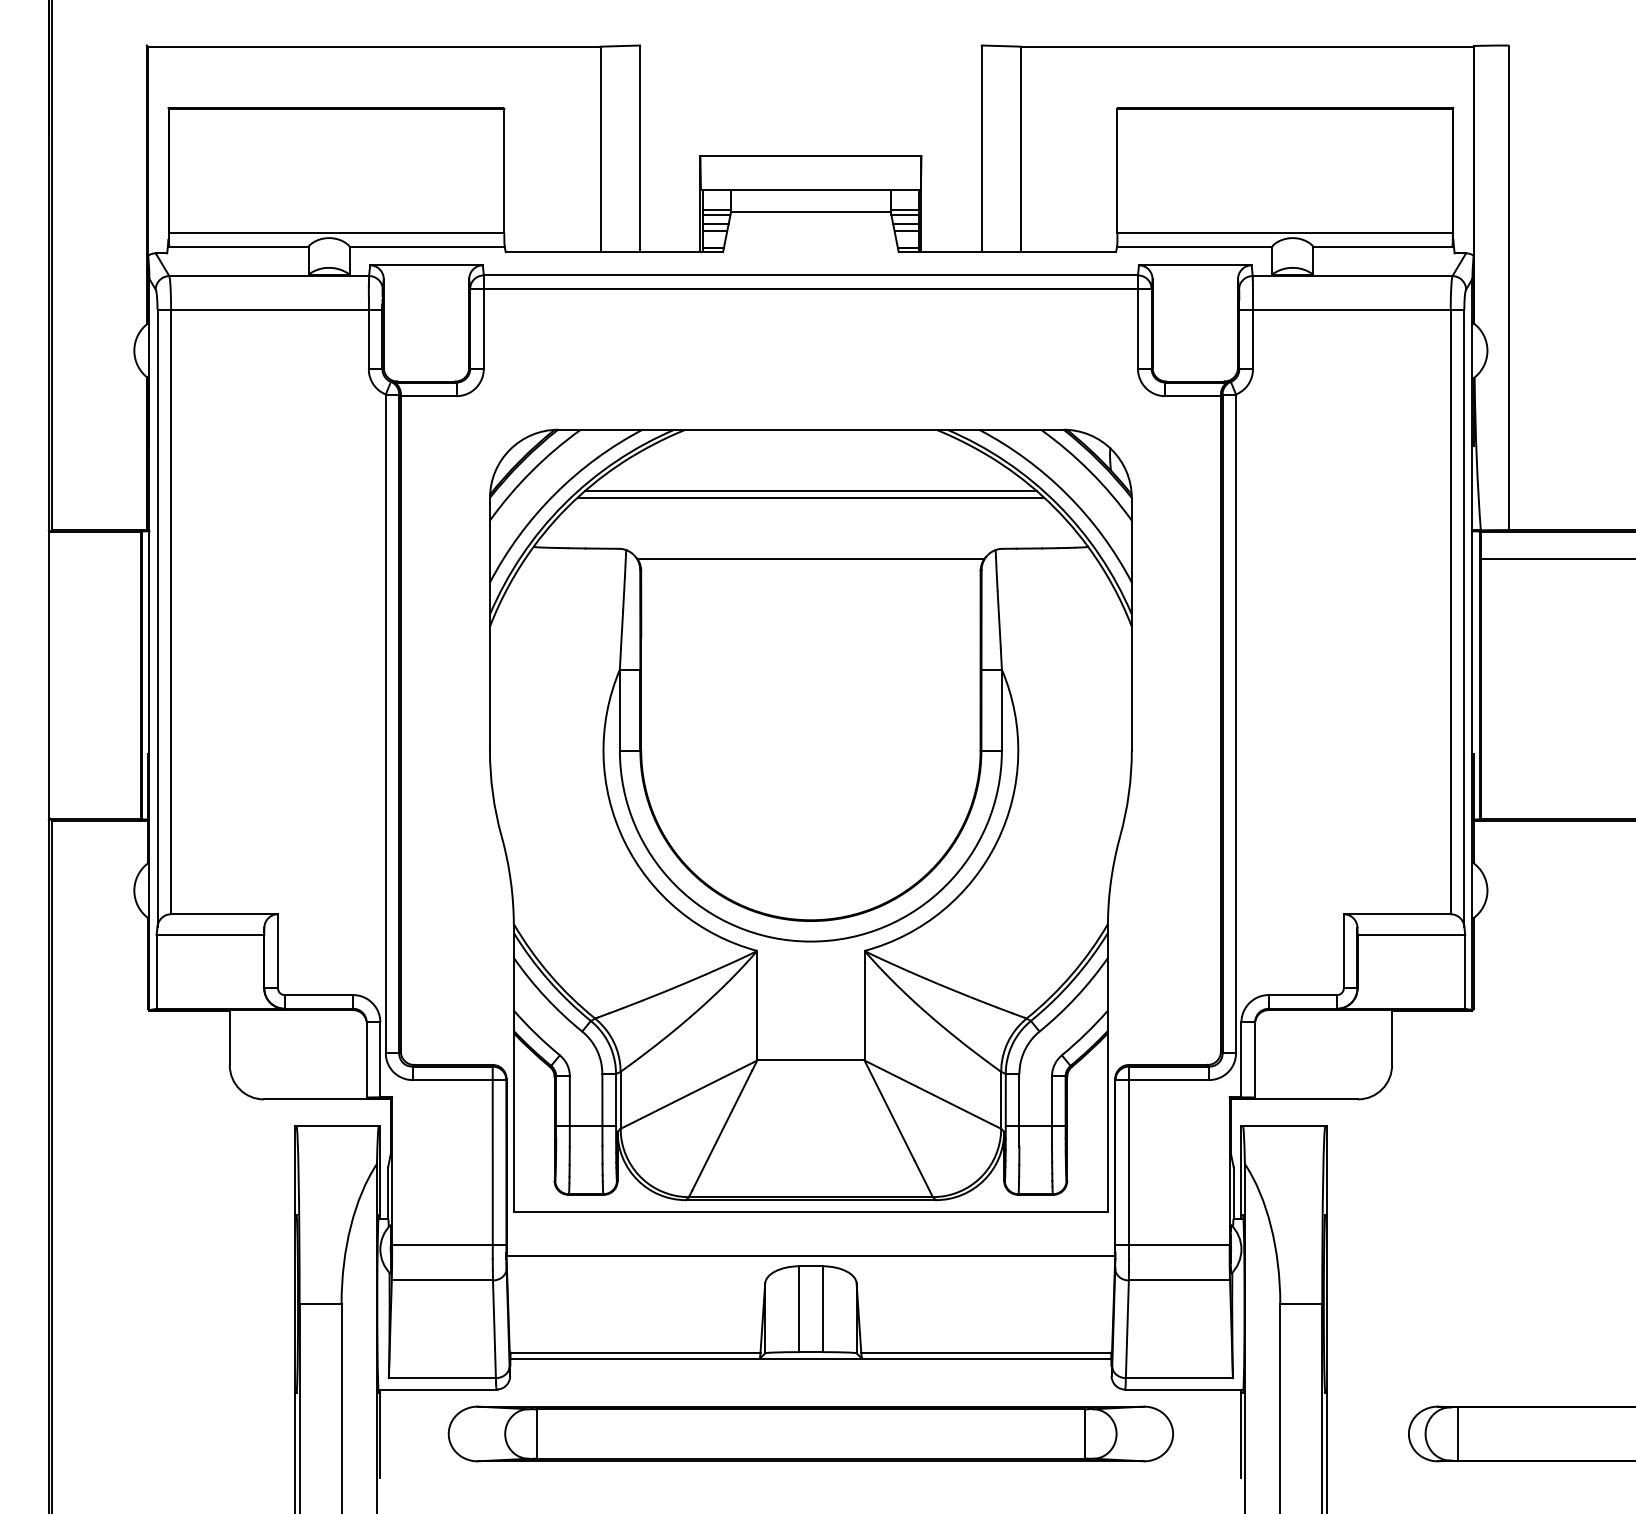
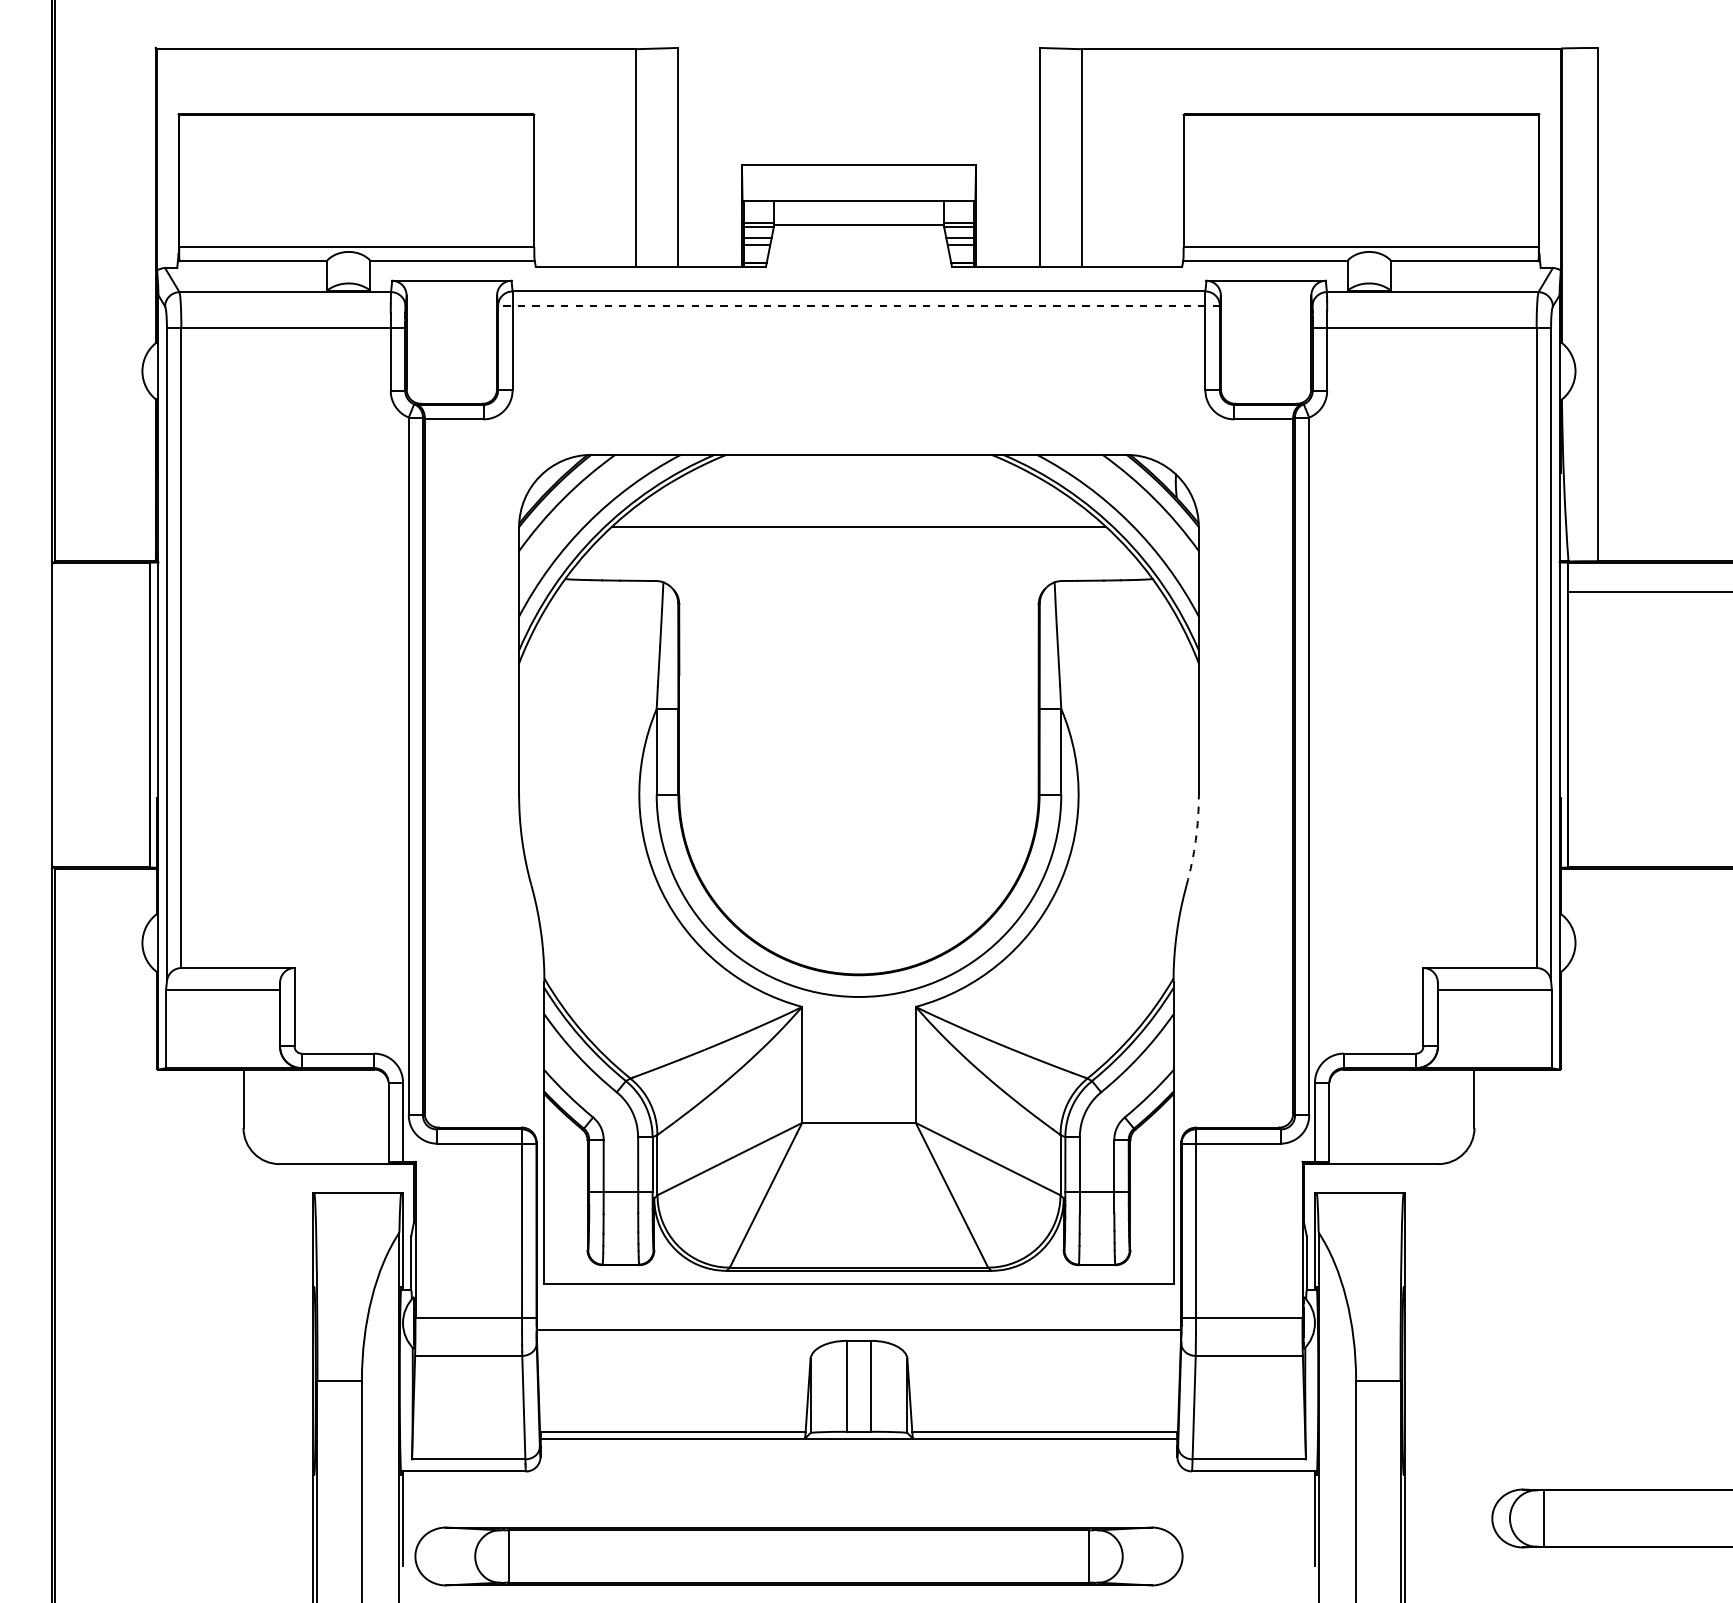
line: (810, 288) -> (858, 305), solid -> dashed
line: (810, 490) -> (858, 519), removed
line: (810, 559) -> (858, 592), removed
arc: (1128, 793) -> (1195, 840), solid -> dashed
part: (810, 1433) -> (798, 1556), moved

